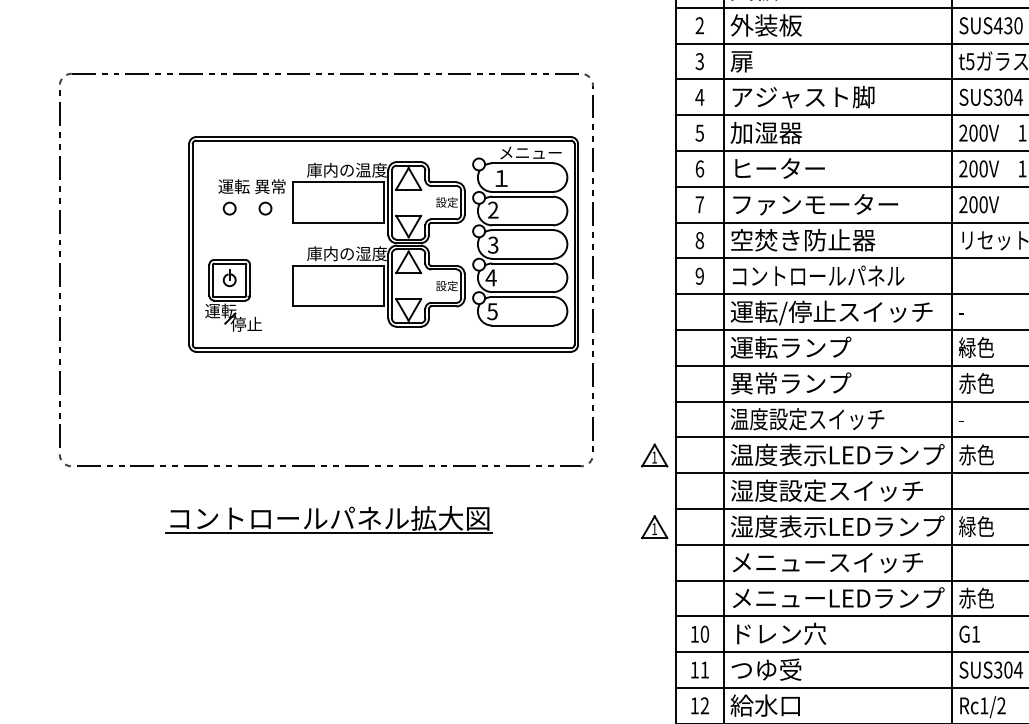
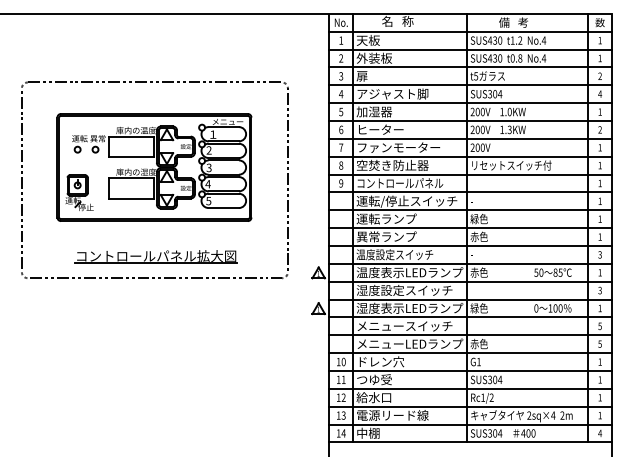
part: (383, 244) -> (154, 167), moved
part: (327, 518) -> (155, 256), moved

